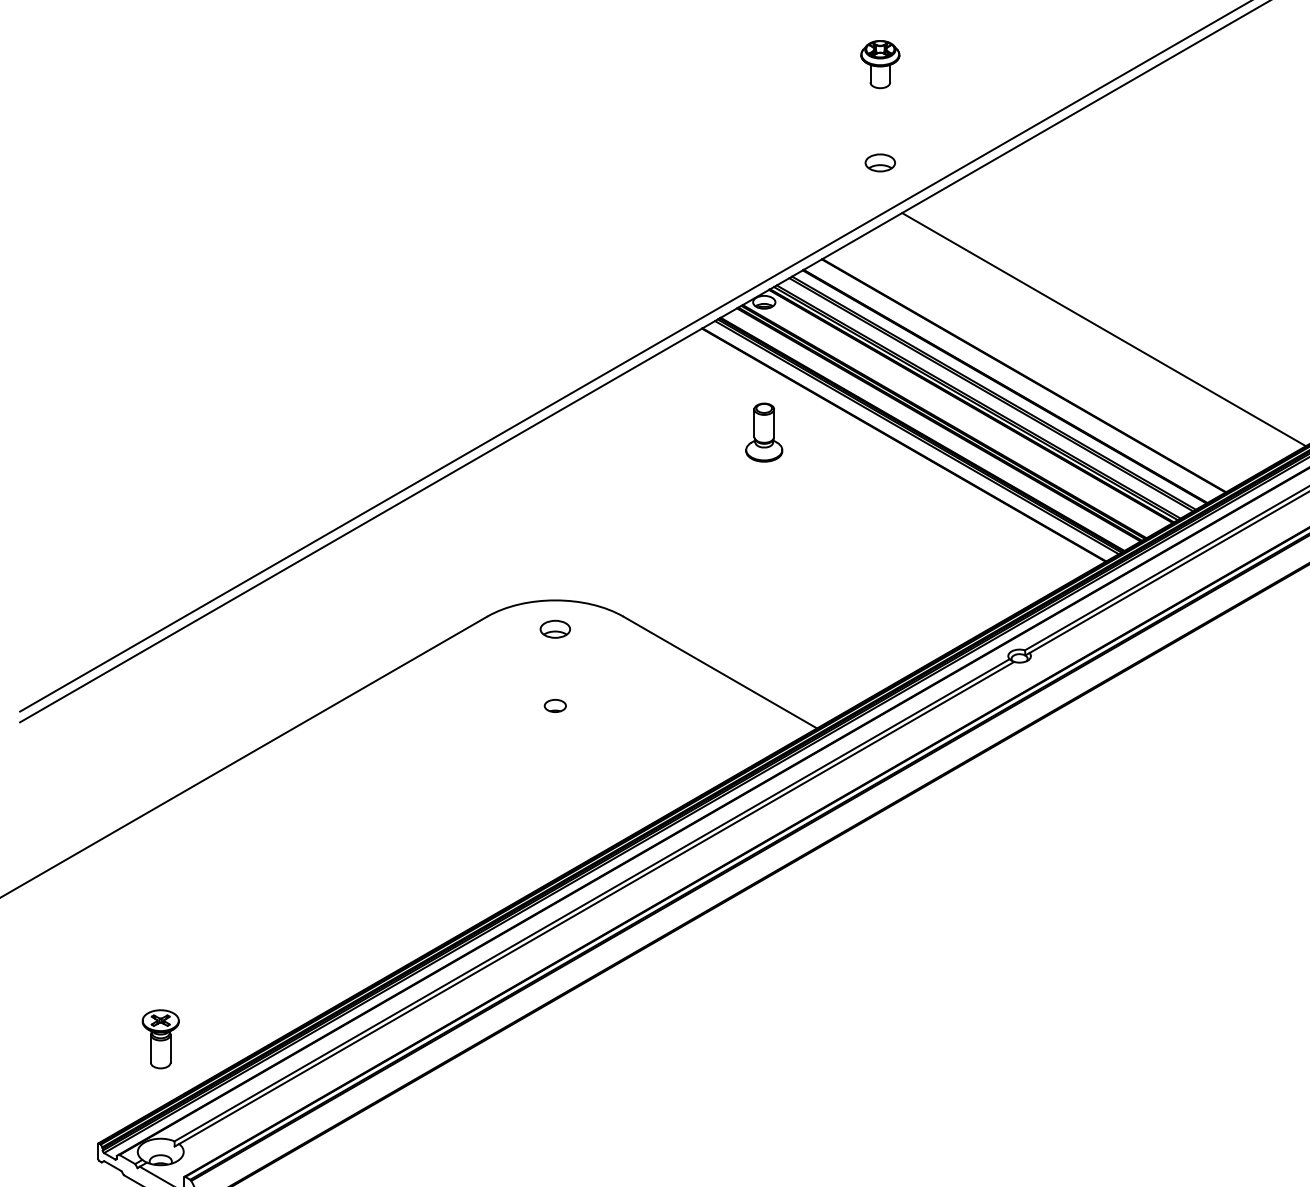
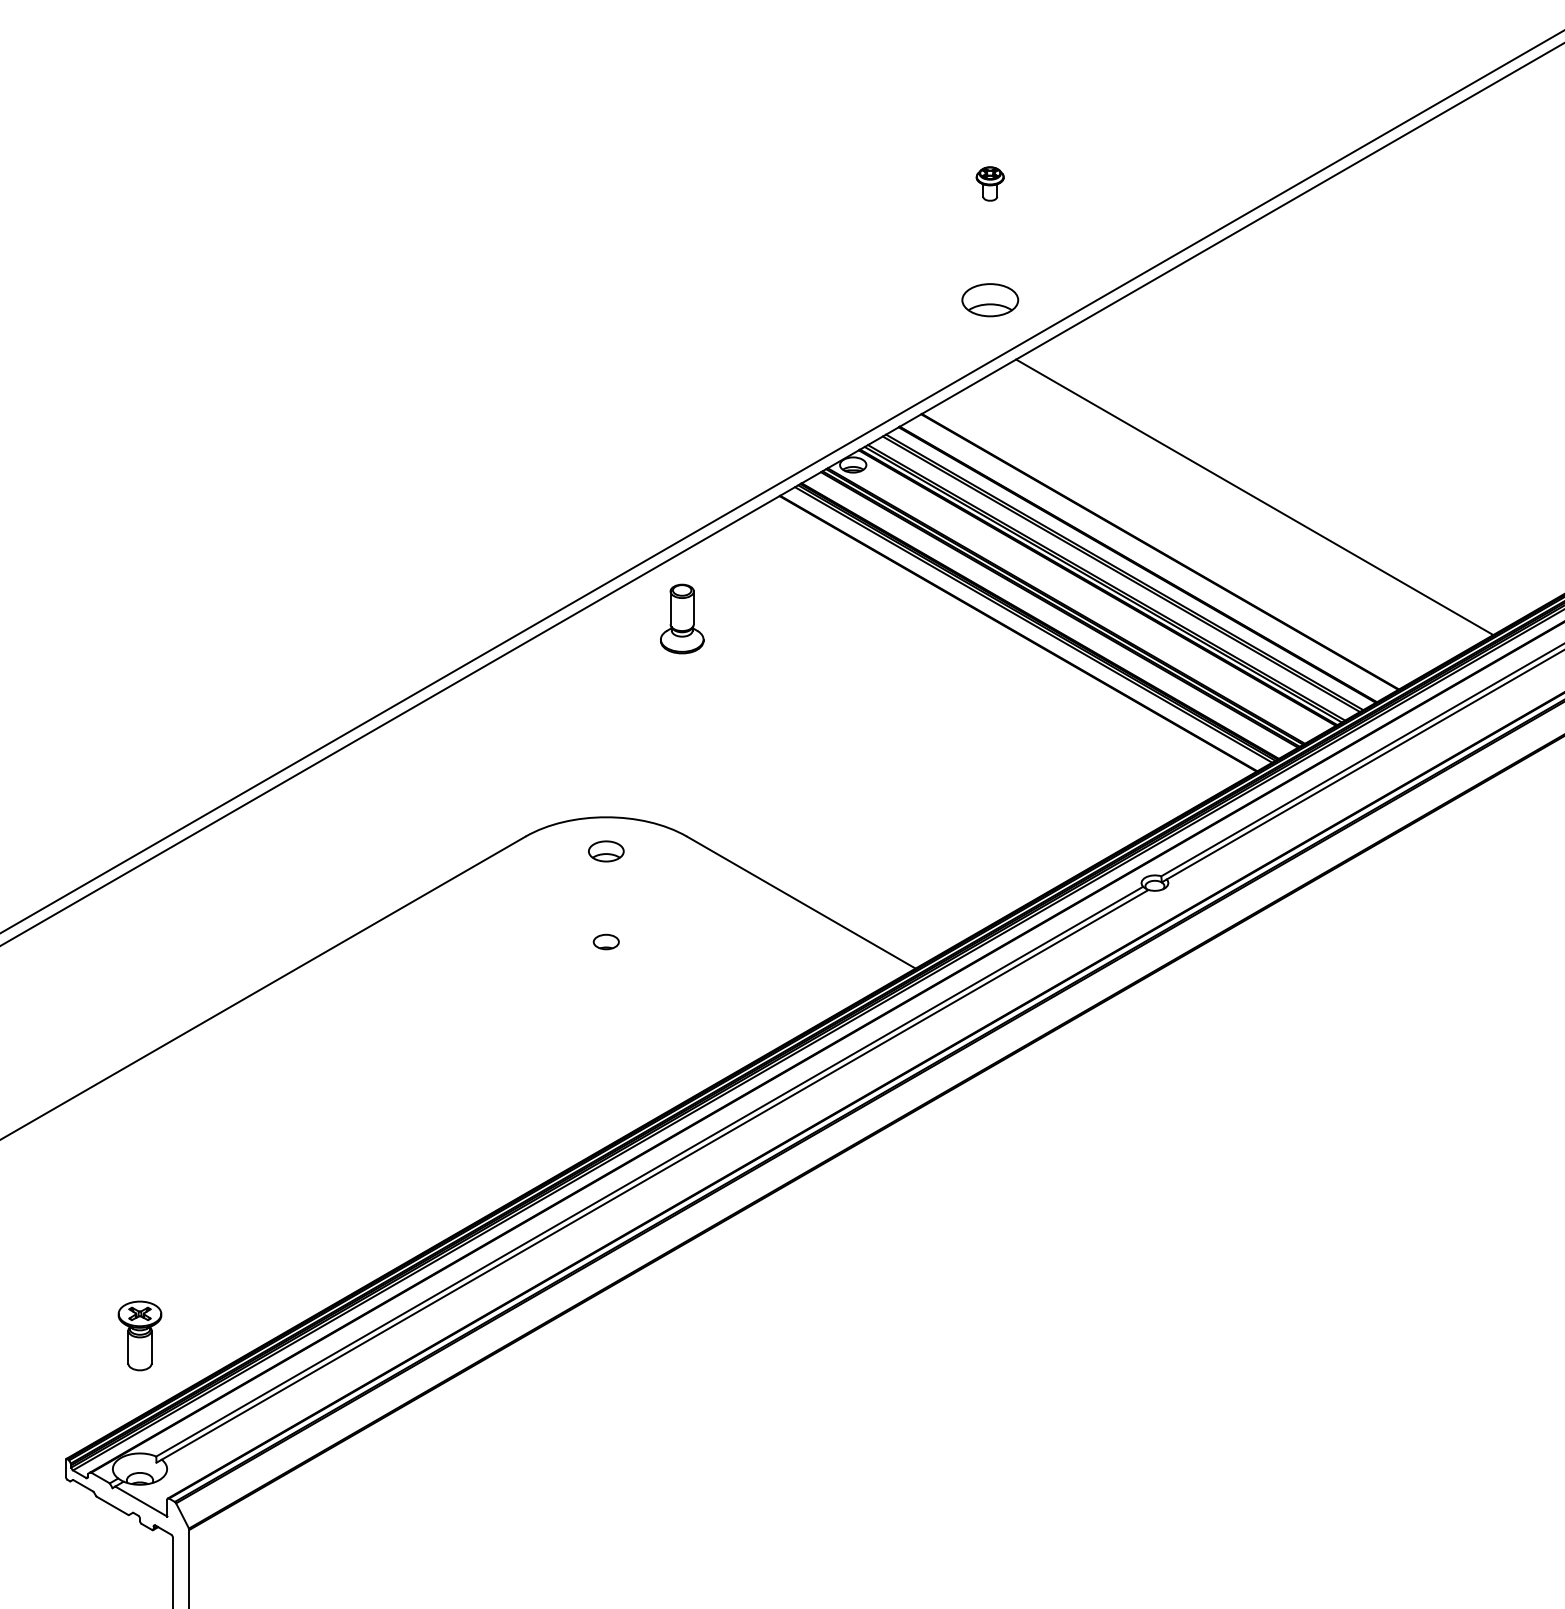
part: (879, 64) -> (989, 183), size x0.6
part: (880, 163) -> (990, 300), size x1.6
part: (764, 432) -> (682, 618), moved

